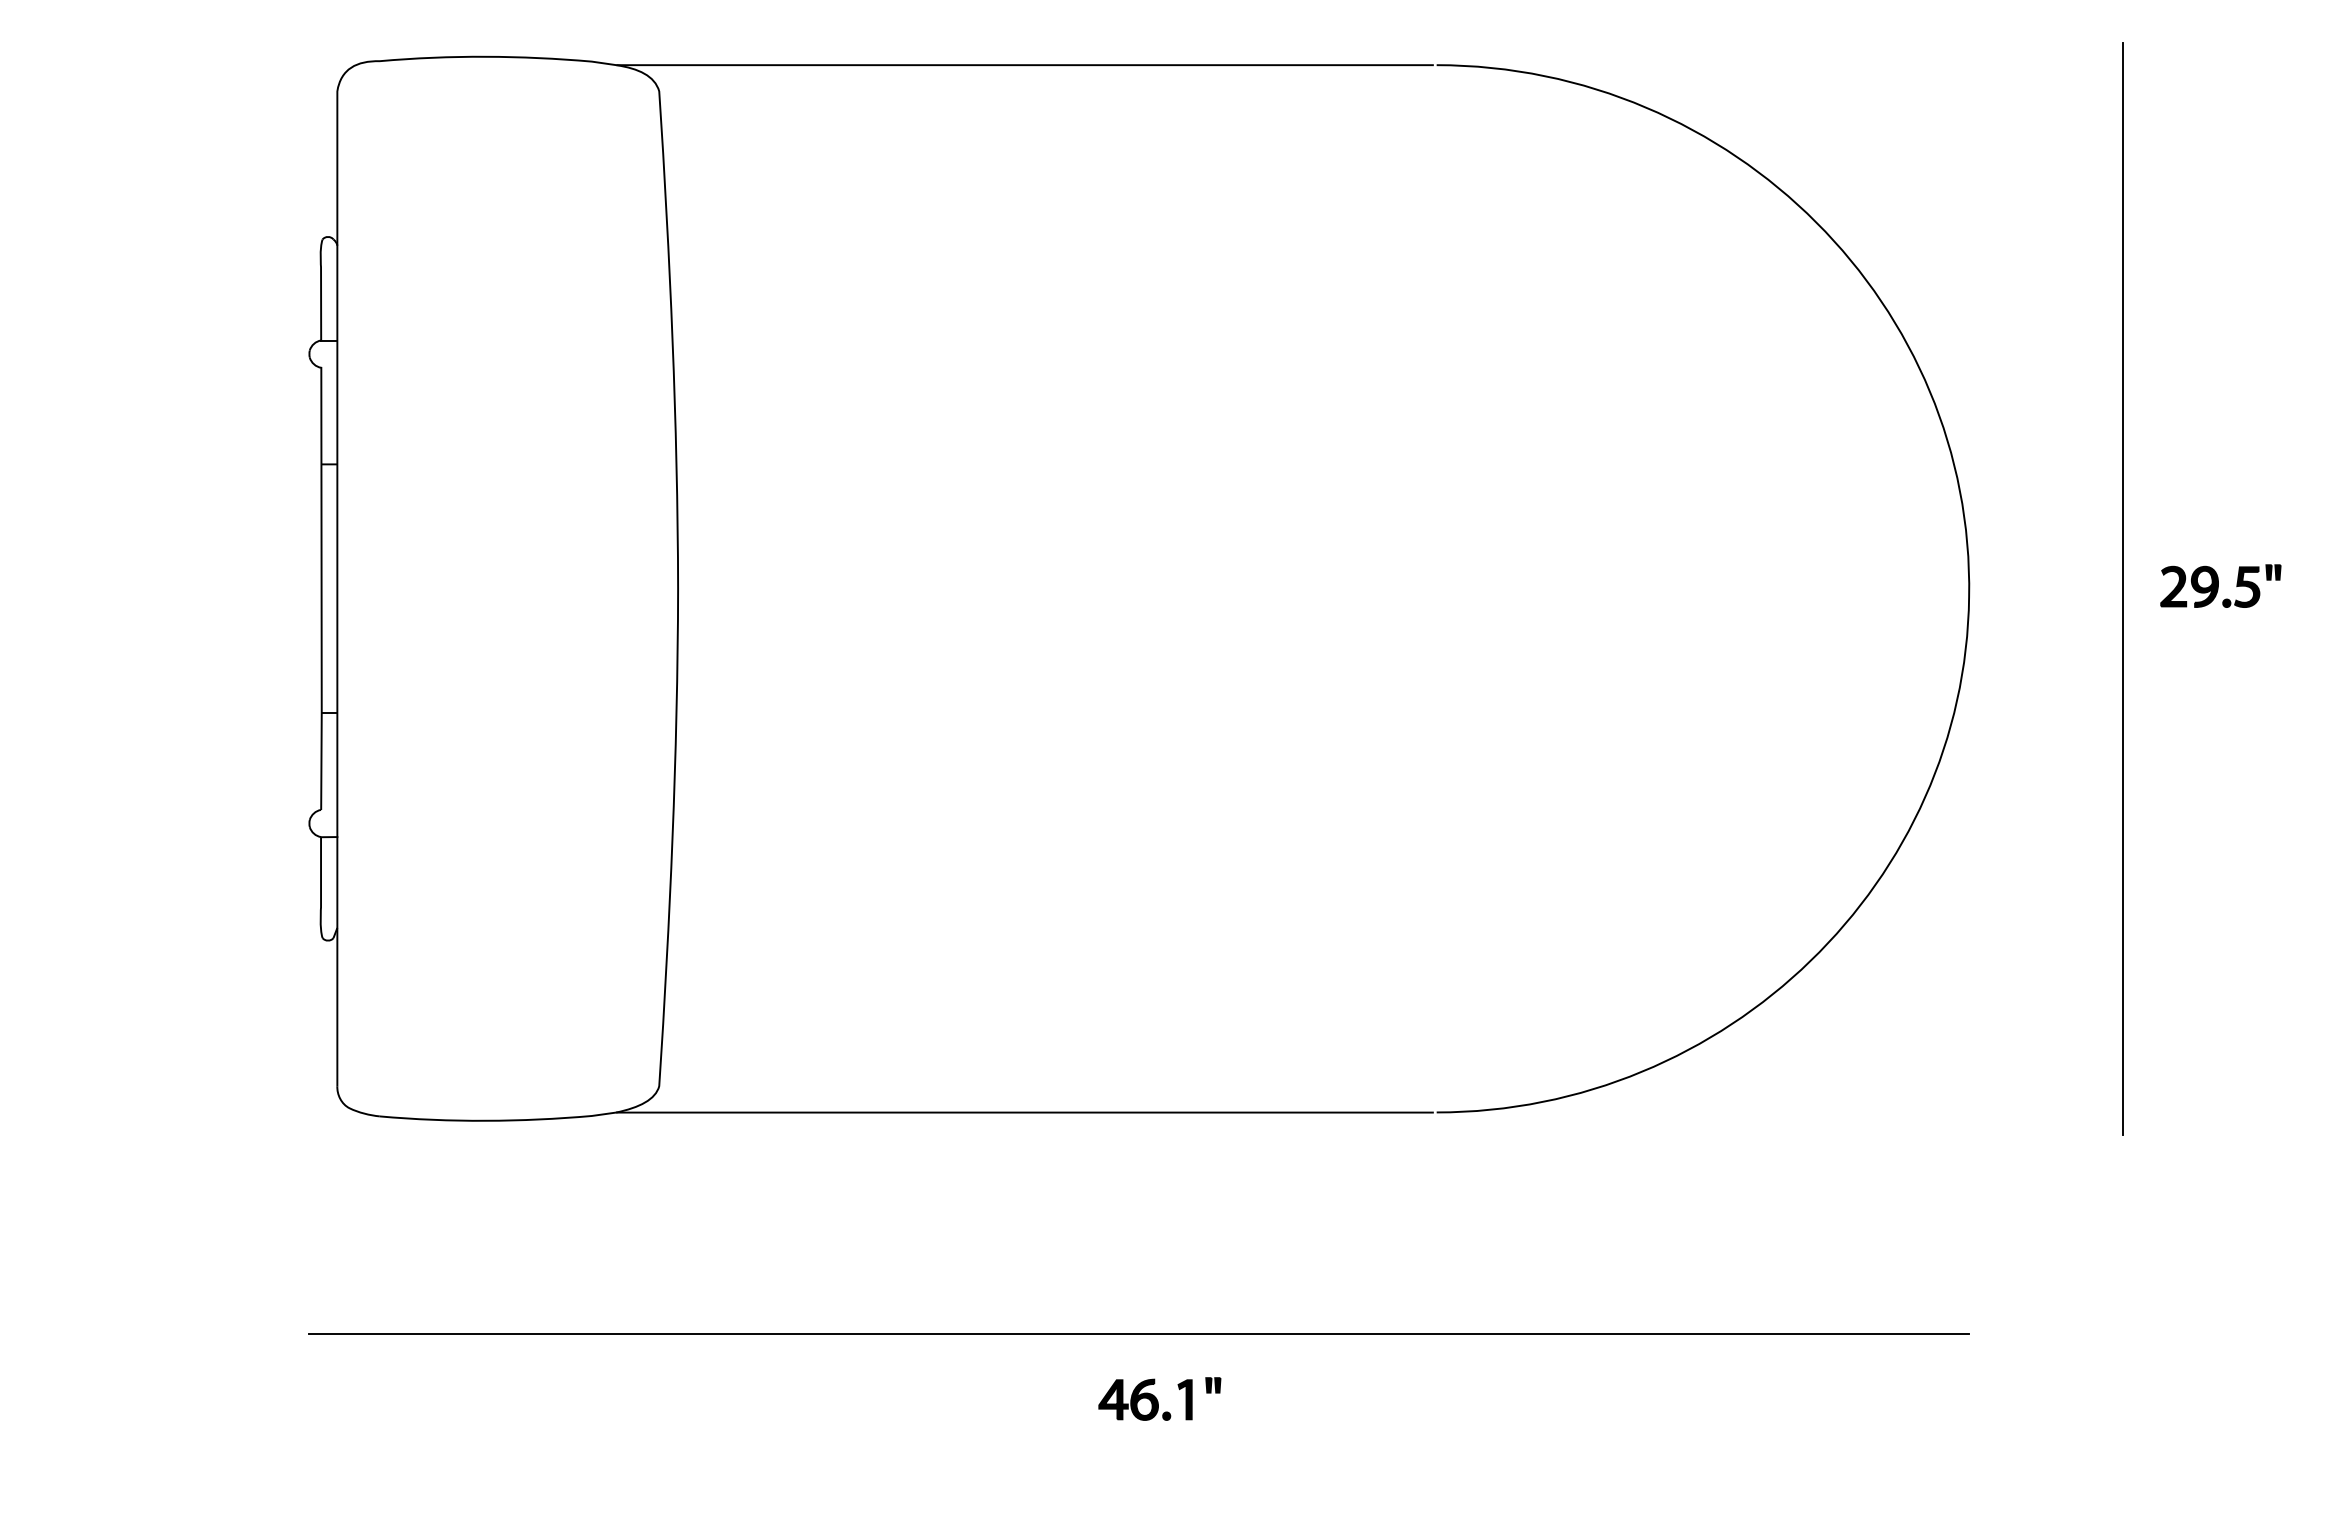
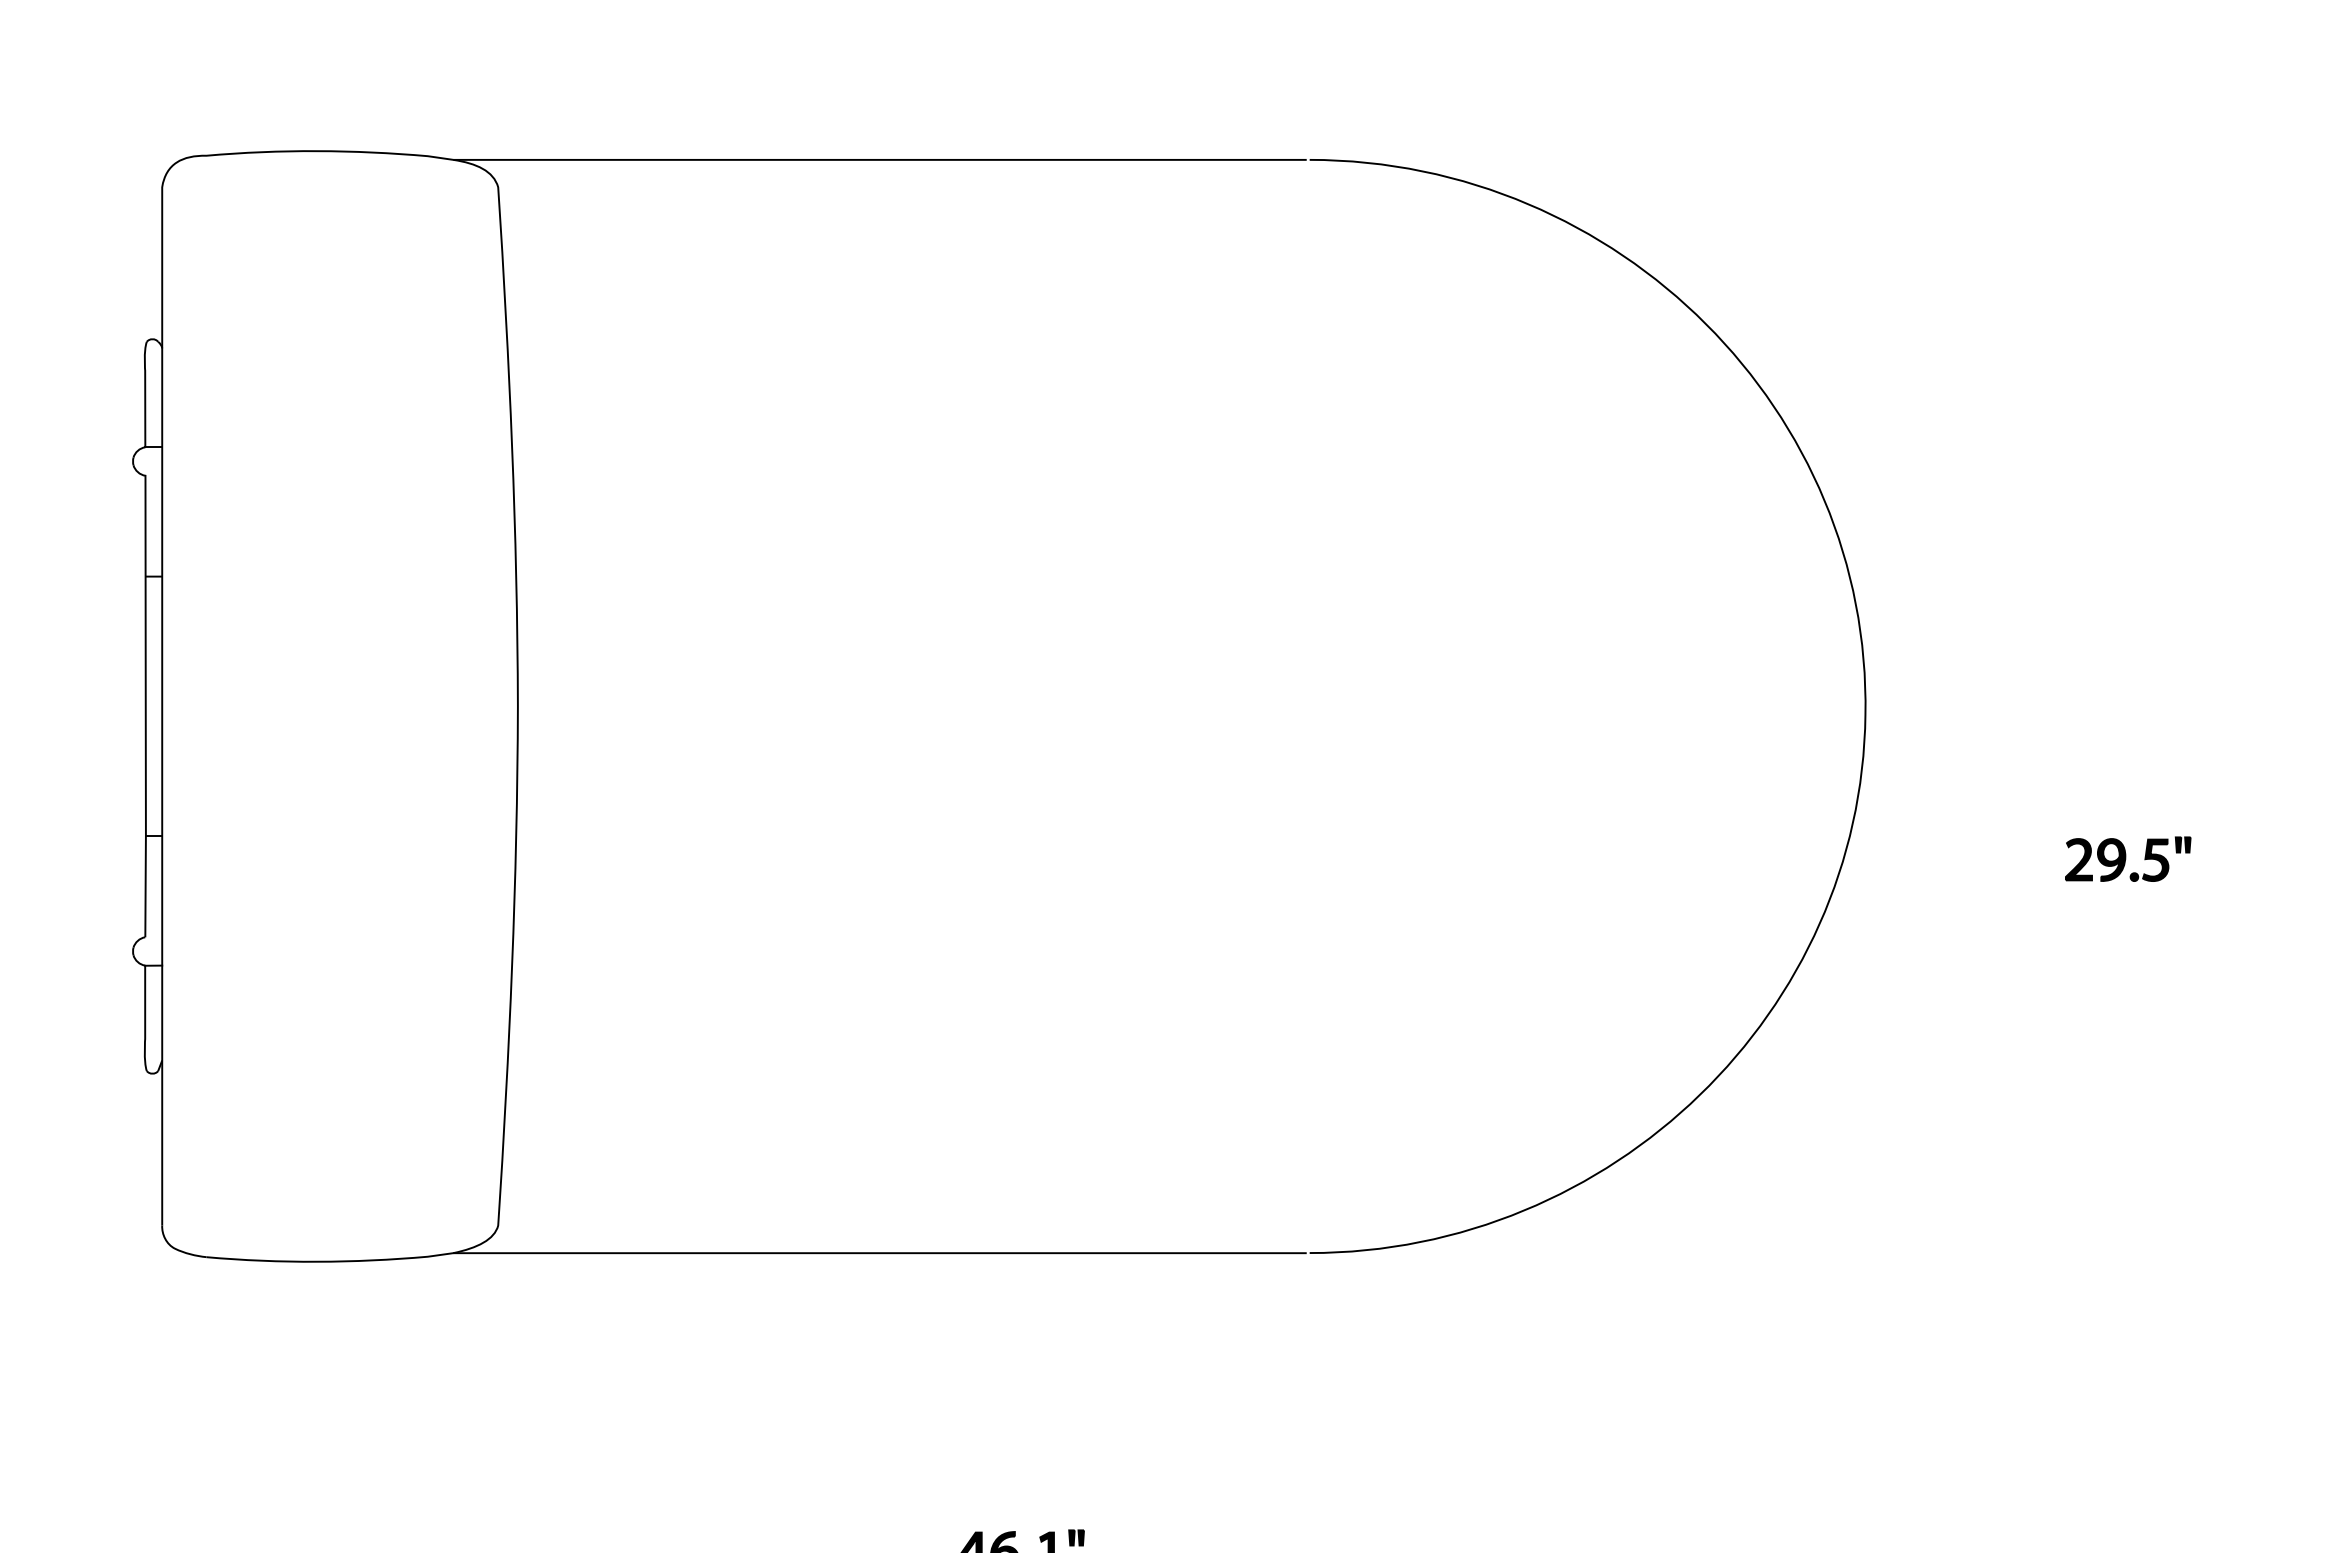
part: (2220, 585) -> (2127, 858), moved
line: (2123, 588) -> (2026, 706), removed
line: (1139, 1333) -> (999, 1483), removed

